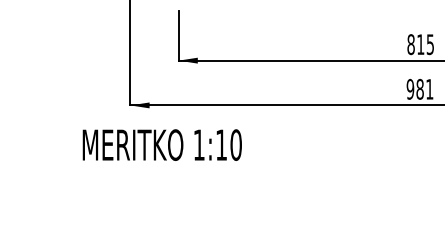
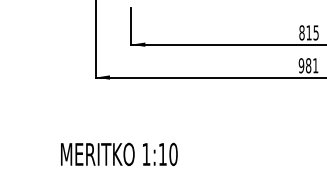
text: (161, 144) -> (118, 153), moved

